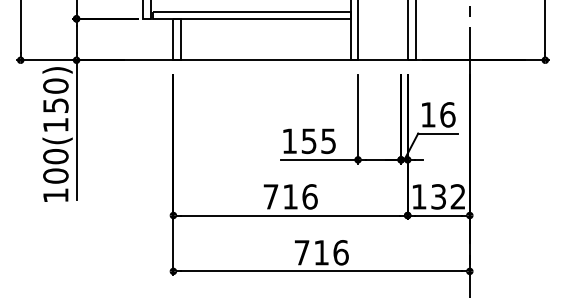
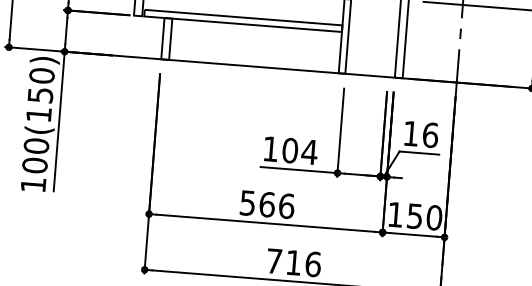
text: (318, 141) -> (299, 151), 155 -> 104
text: (280, 196) -> (257, 203), 716 -> 566
text: (448, 196) -> (424, 216), 132 -> 150

